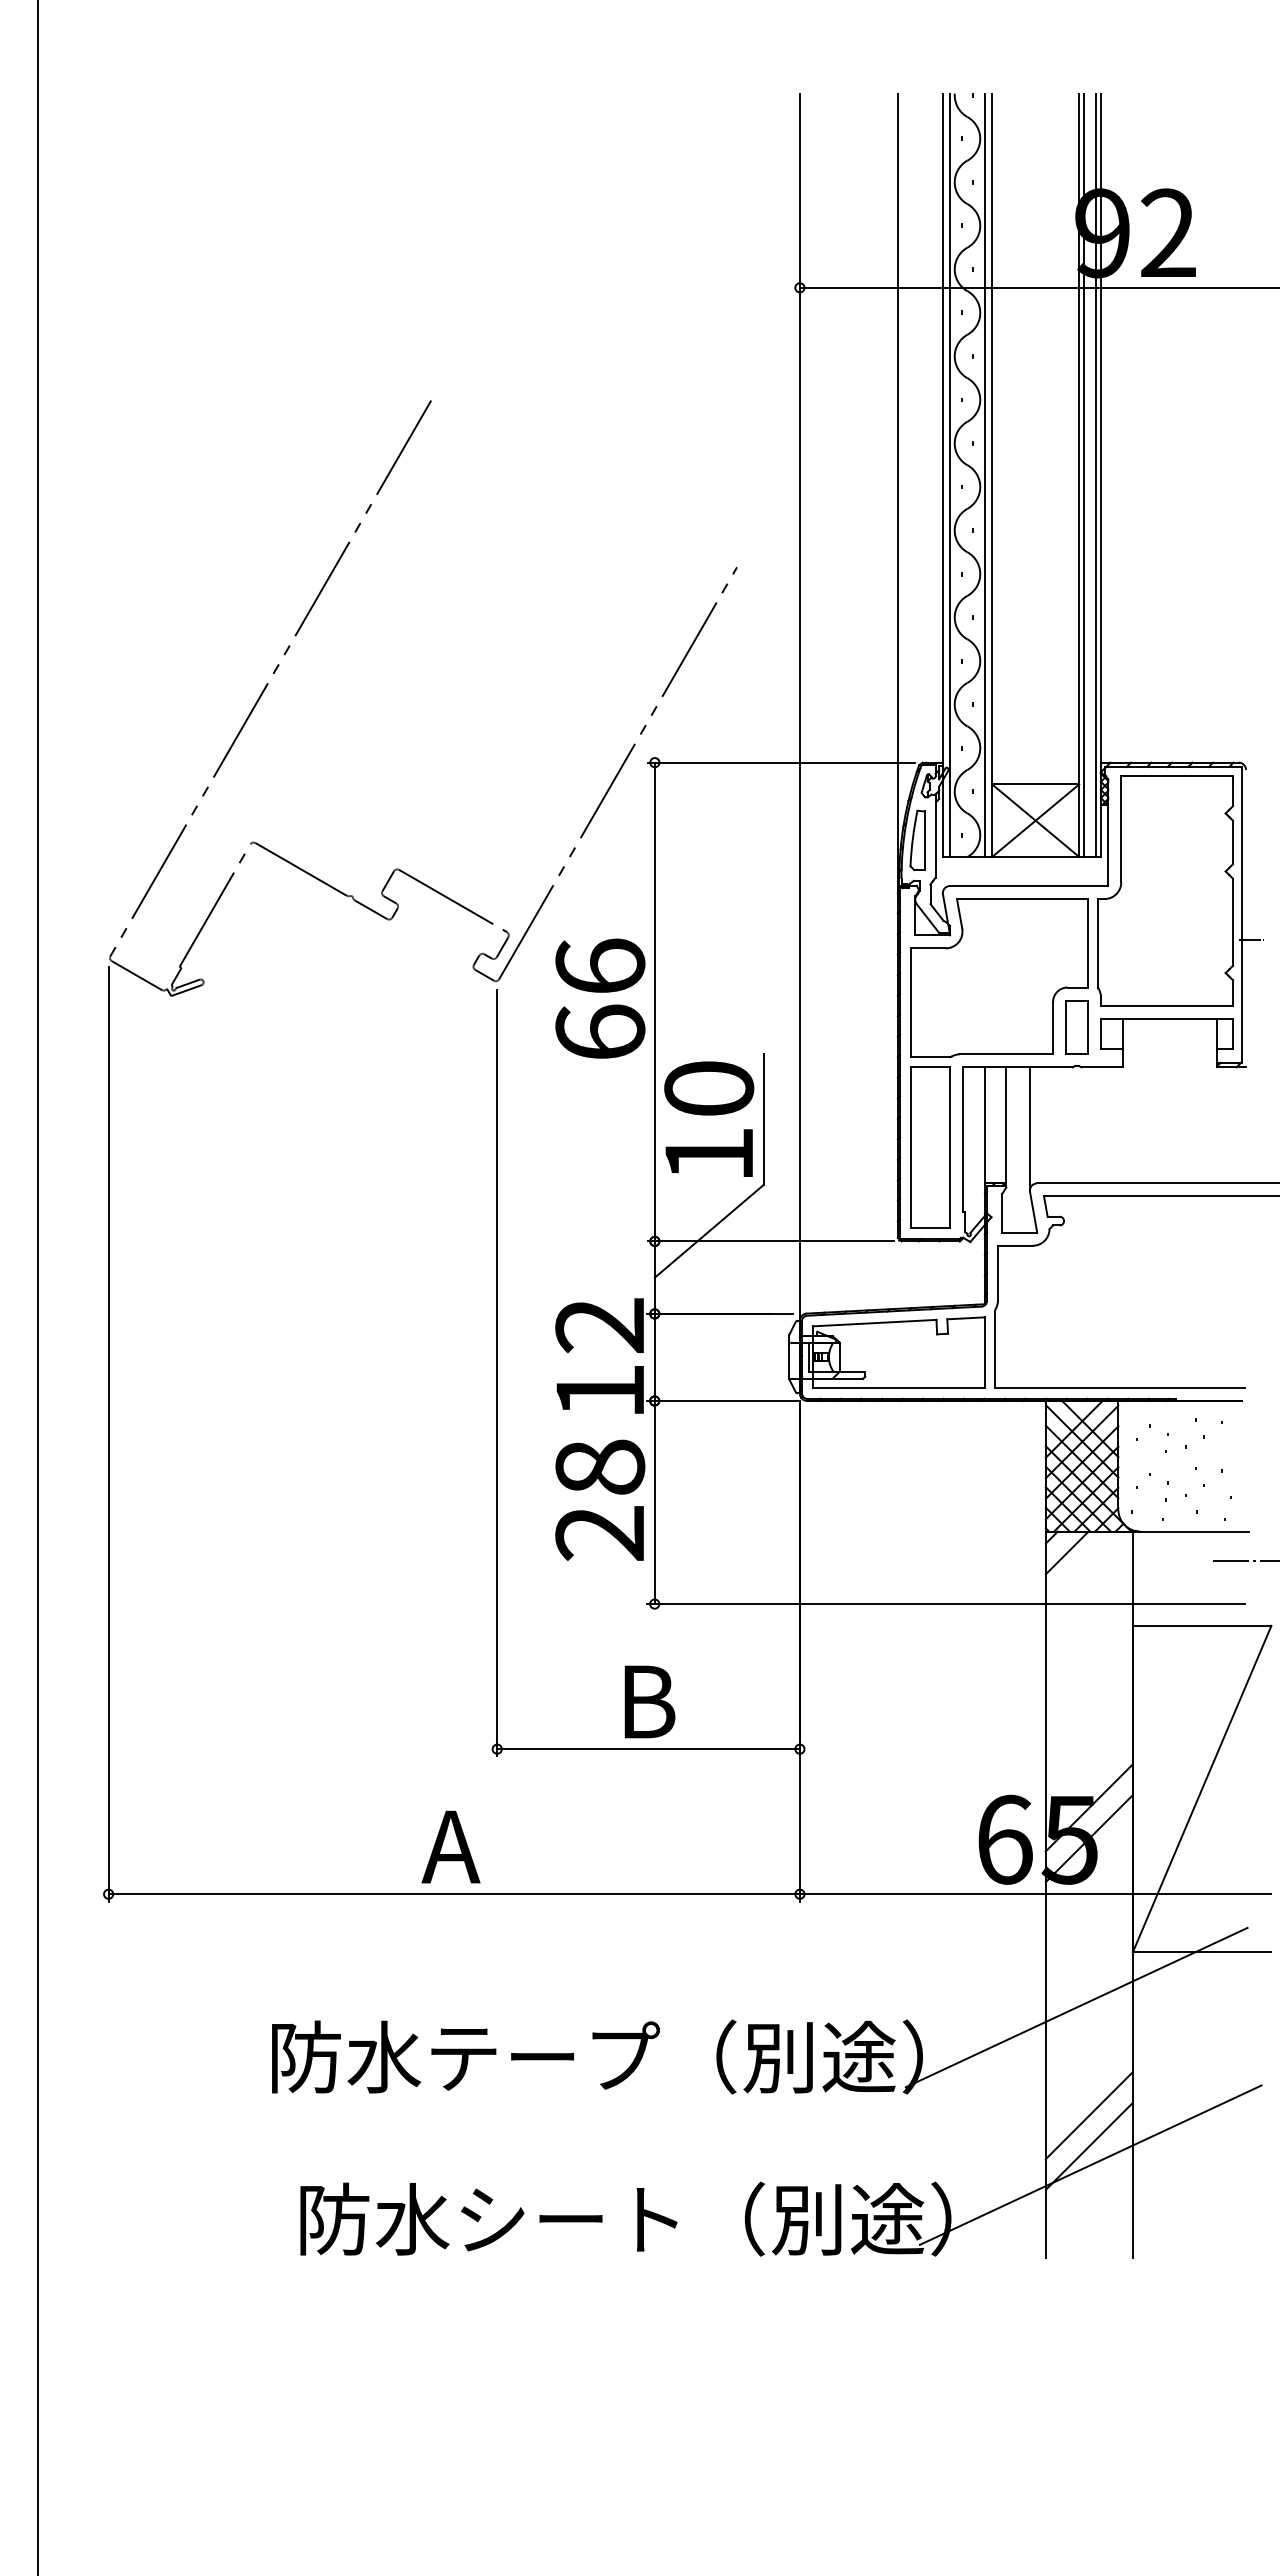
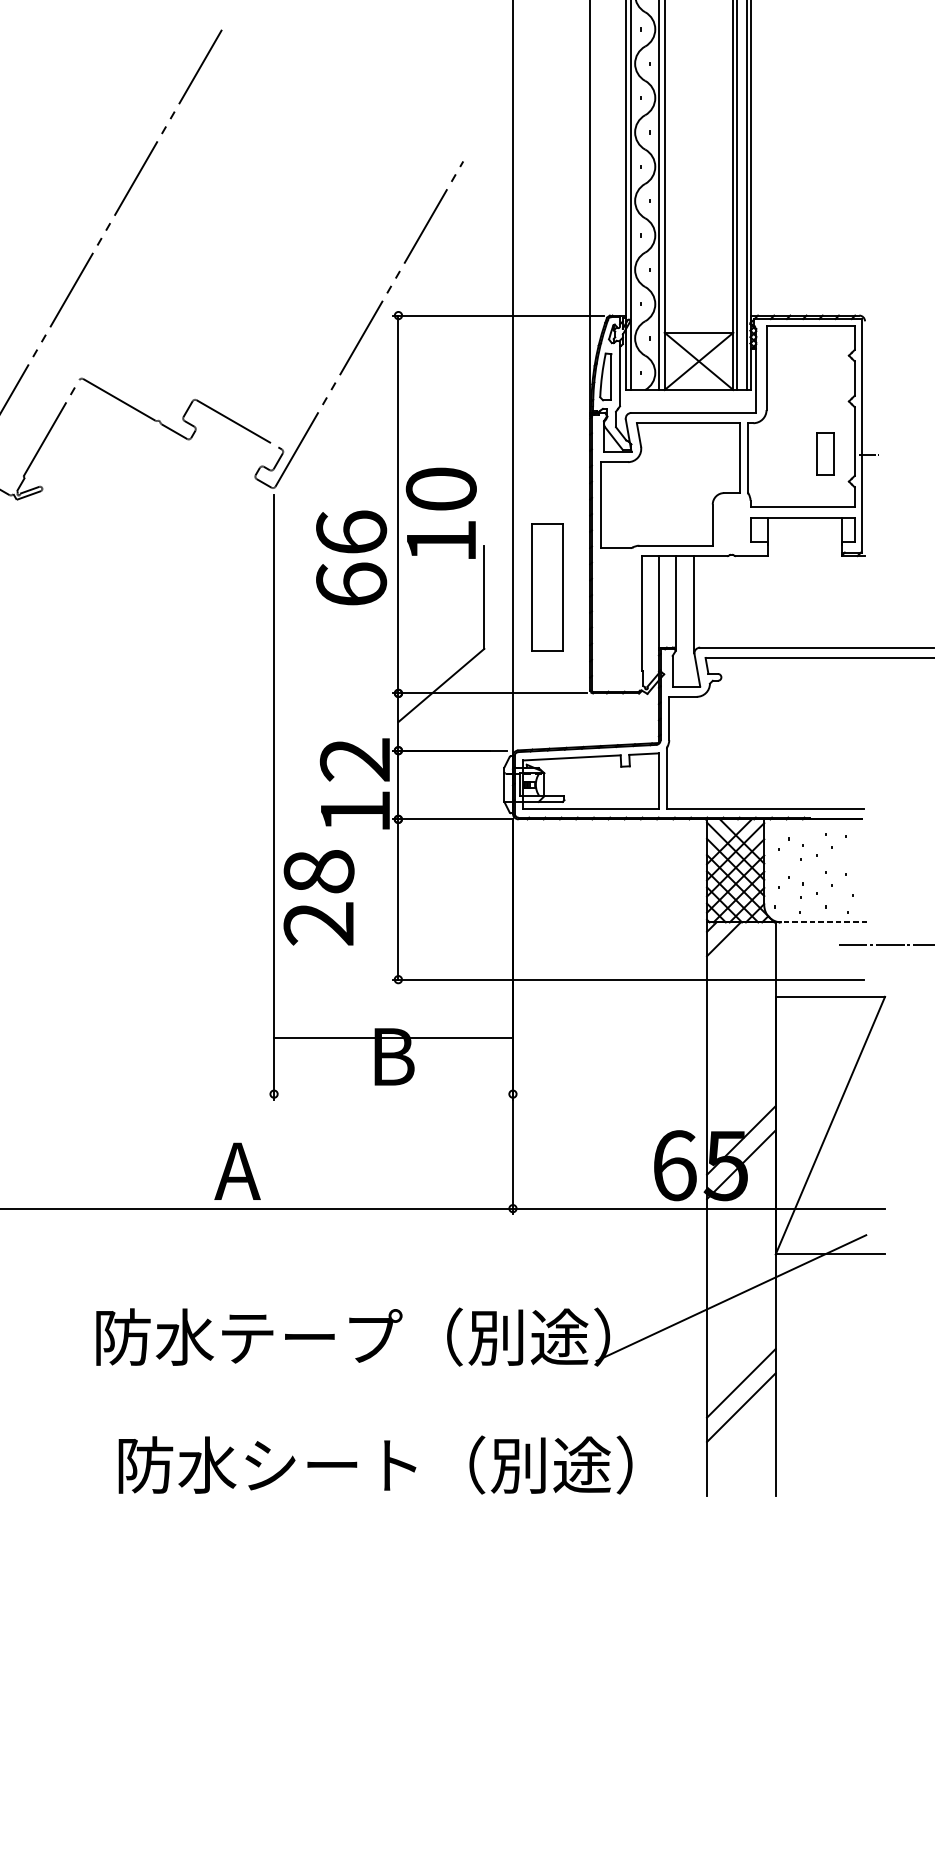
text: (600, 998) -> (351, 557), moved
part: (1076, 1027) -> (825, 454), moved
text: (709, 1118) -> (441, 512), moved
part: (930, 1147) -> (547, 586), moved
text: (600, 1499) -> (319, 897), moved
line: (1194, 1531) -> (824, 922), solid -> dashed
line: (648, 1749) -> (393, 1038), moved
line: (1090, 2164) -> (742, 1421), removed

